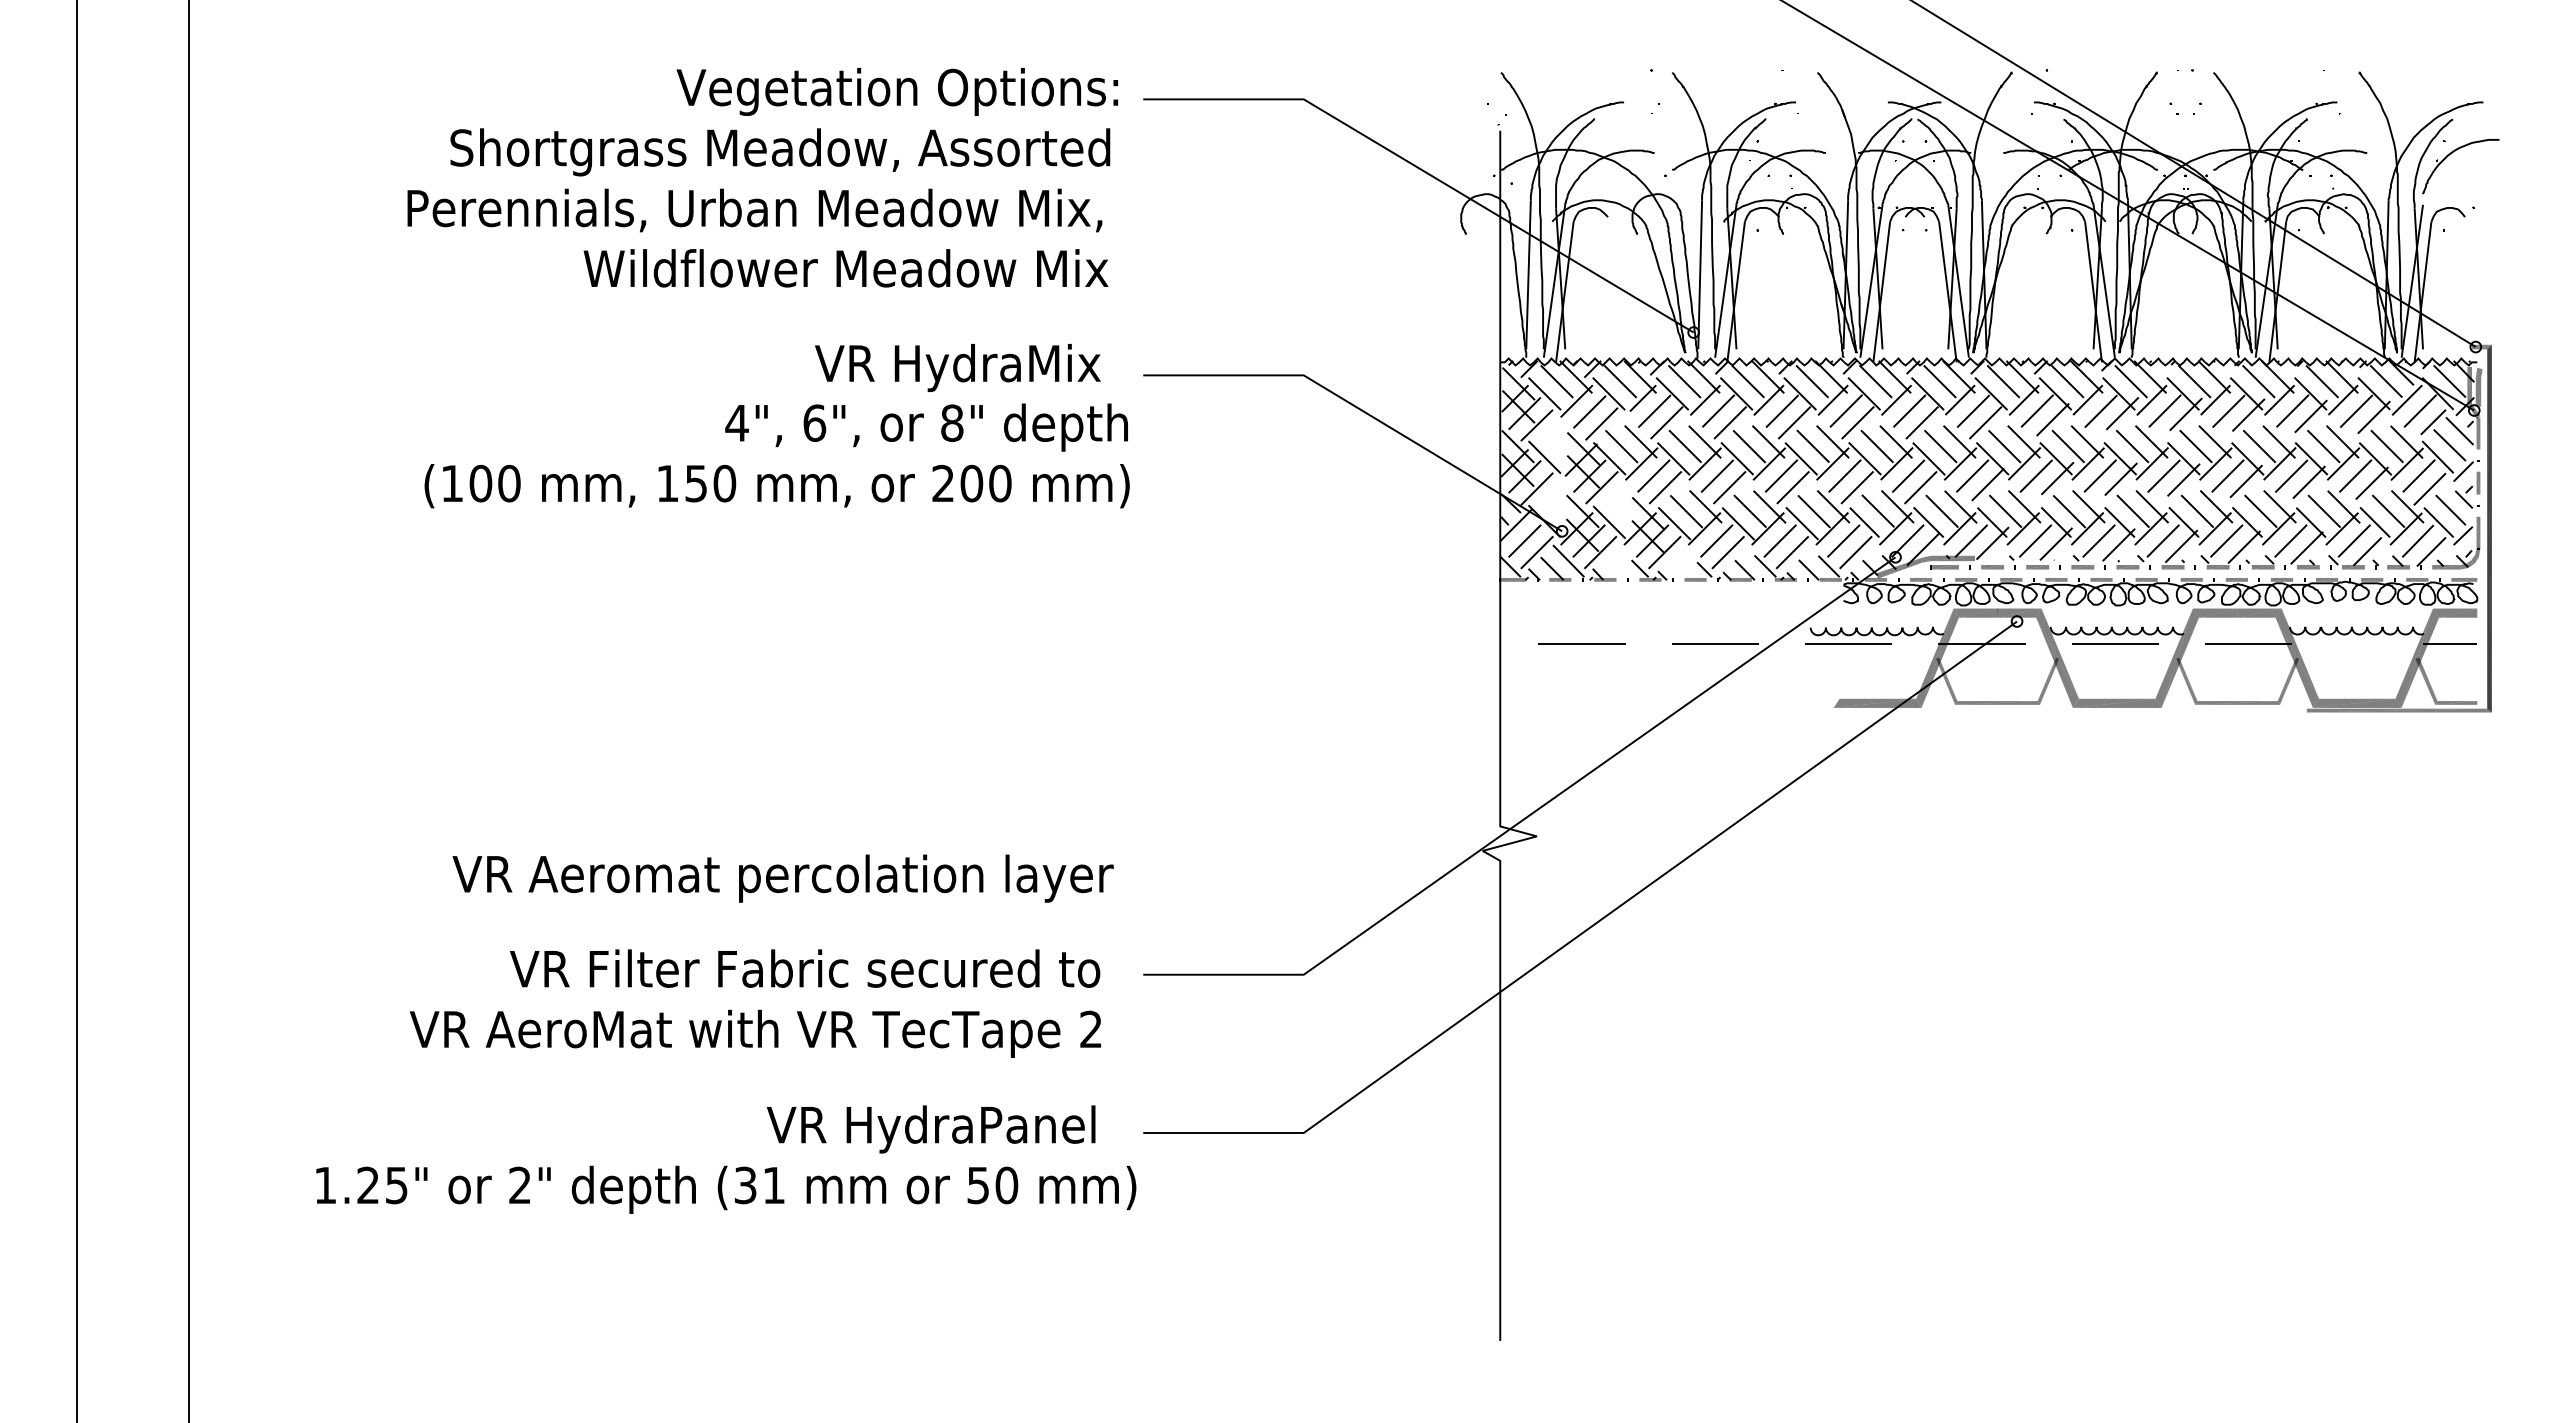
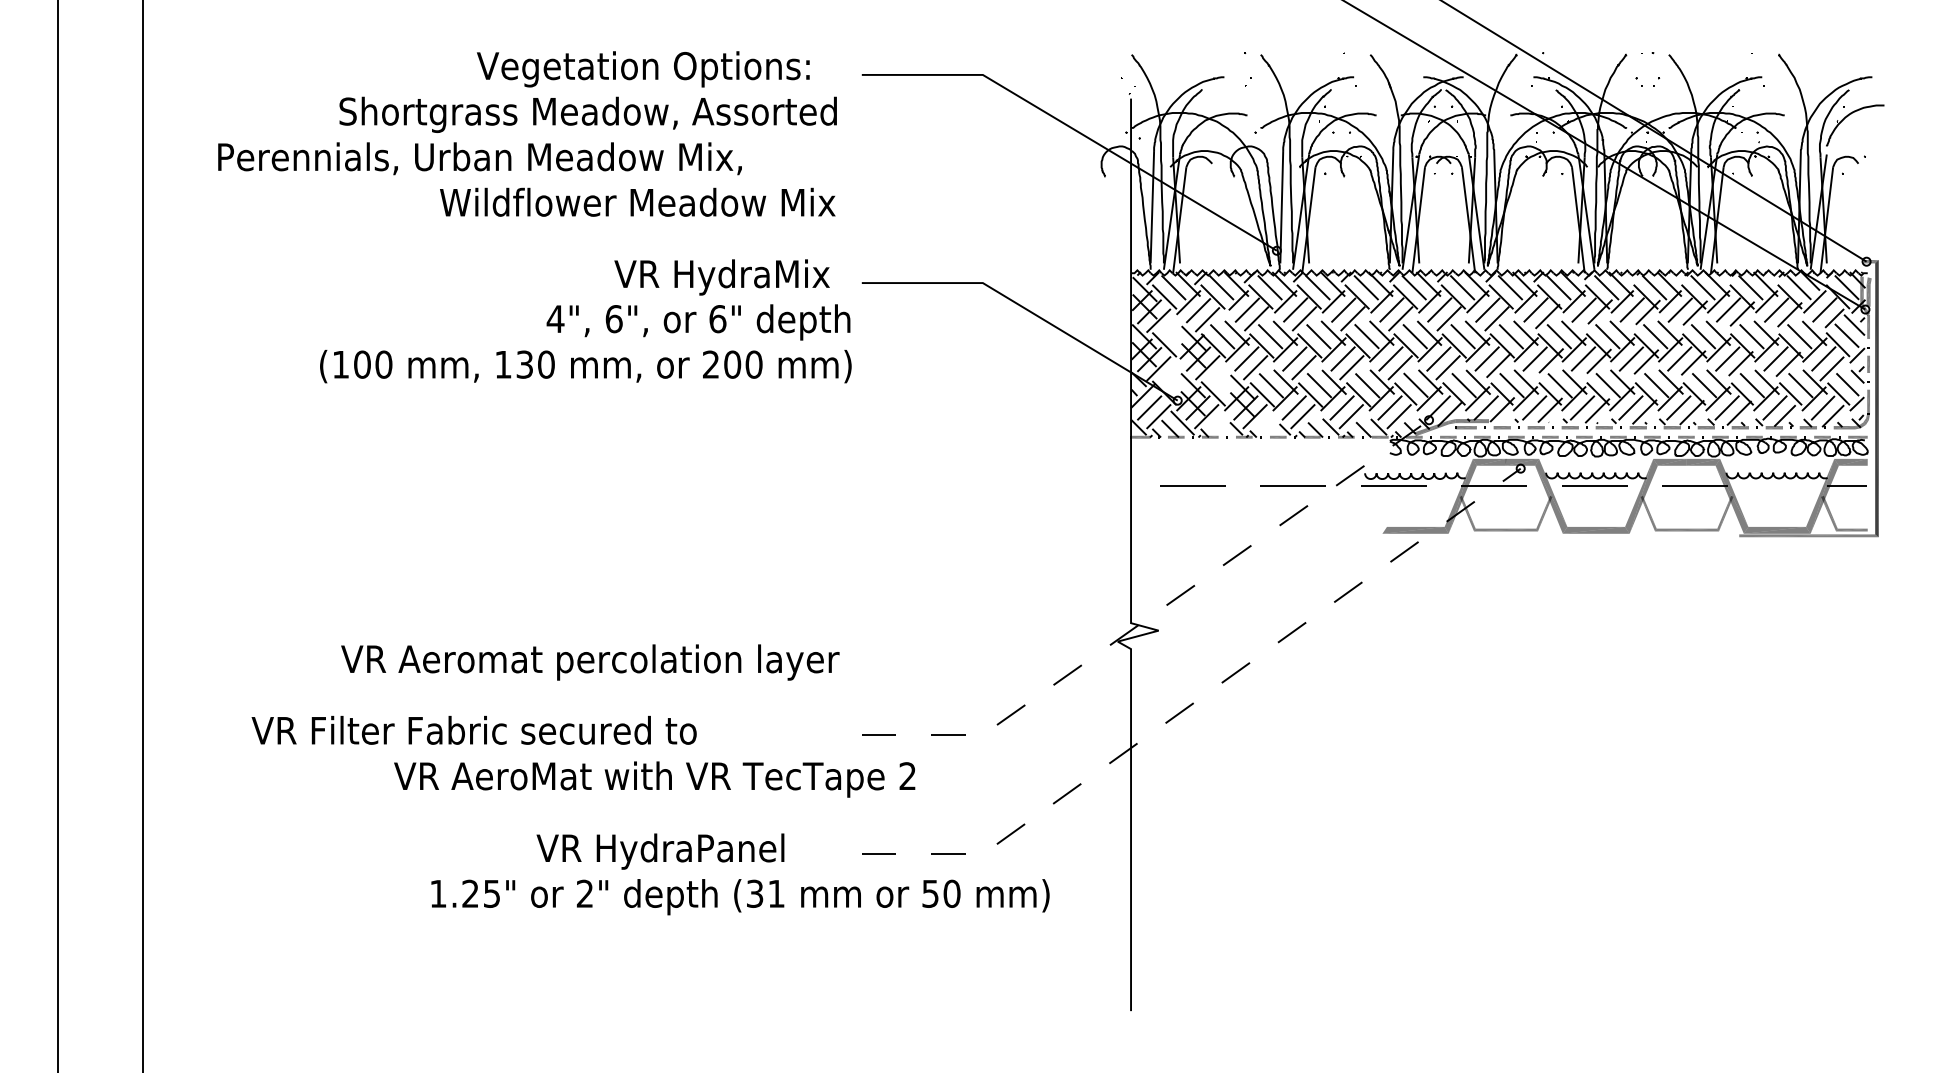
text: (897, 91) -> (643, 69), moved
text: (754, 210) -> (479, 158), moved
text: (952, 422) -> (718, 318), 8" -> 6"
text: (696, 482) -> (525, 363), 150 -> 130
line: (1533, 812) -> (1156, 612), solid -> dashed
line: (1594, 924) -> (1202, 697), solid -> dashed
text: (805, 968) -> (474, 730), moved
text: (754, 1033) -> (653, 779), moved
text: (930, 1129) -> (659, 851), moved
text: (726, 1189) -> (740, 896), moved

